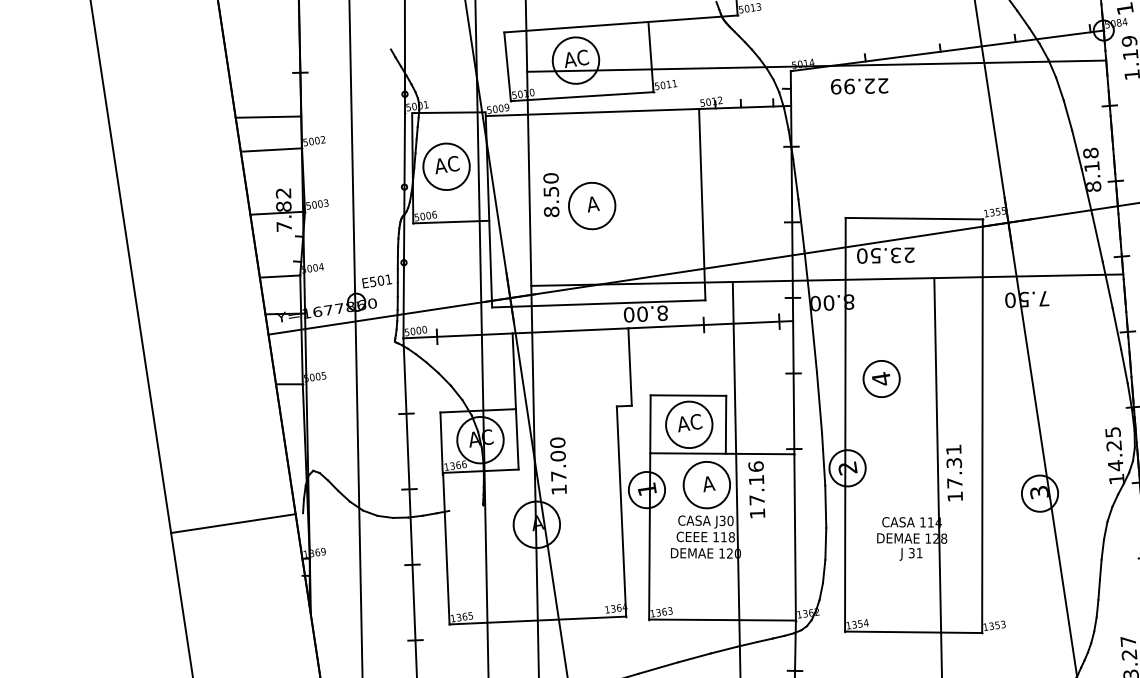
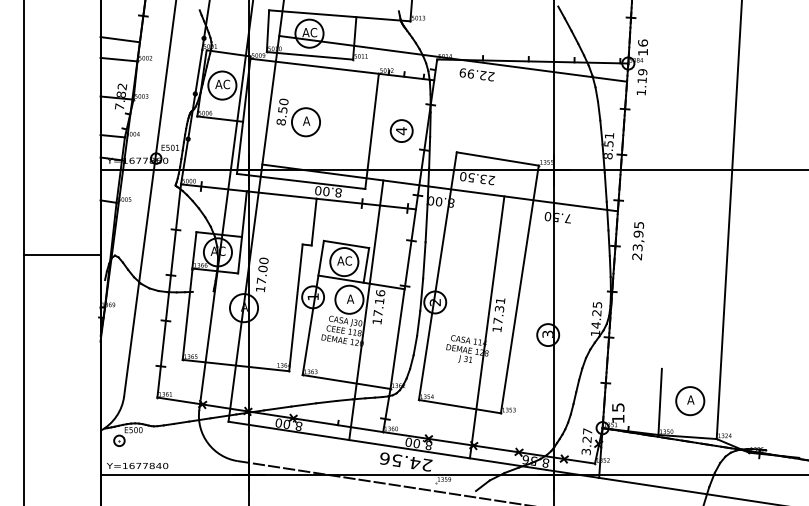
text: (1091, 159) -> (609, 139), 8.18 -> 8.51
part: (881, 378) -> (401, 130), moved
line: (233, 522) -> (62, 254), moved

